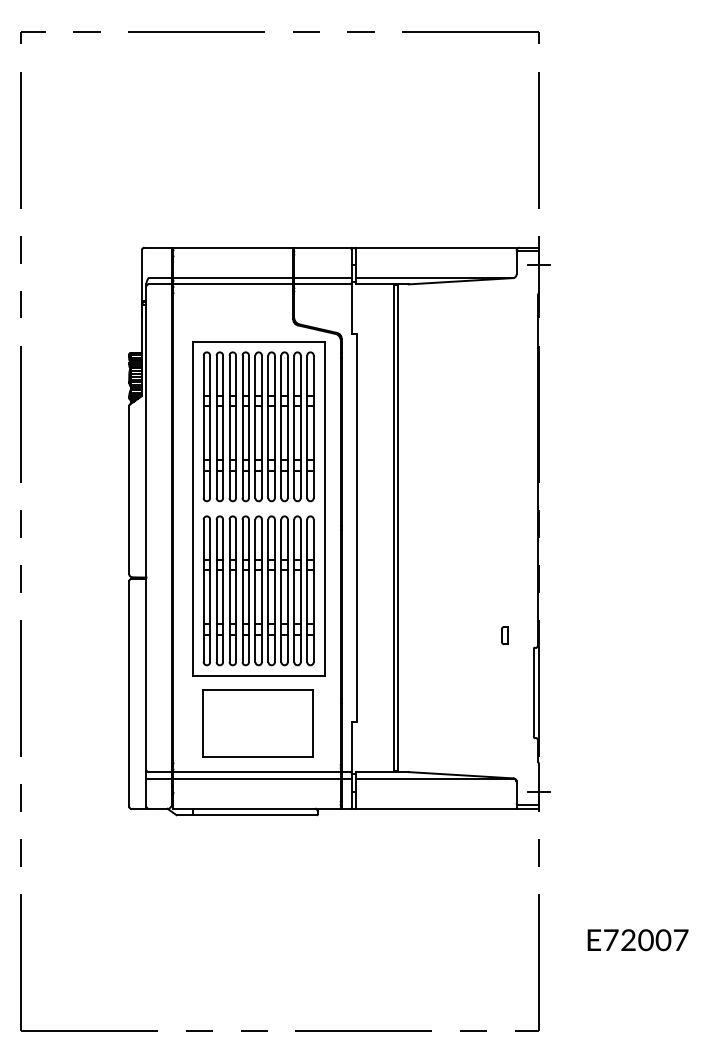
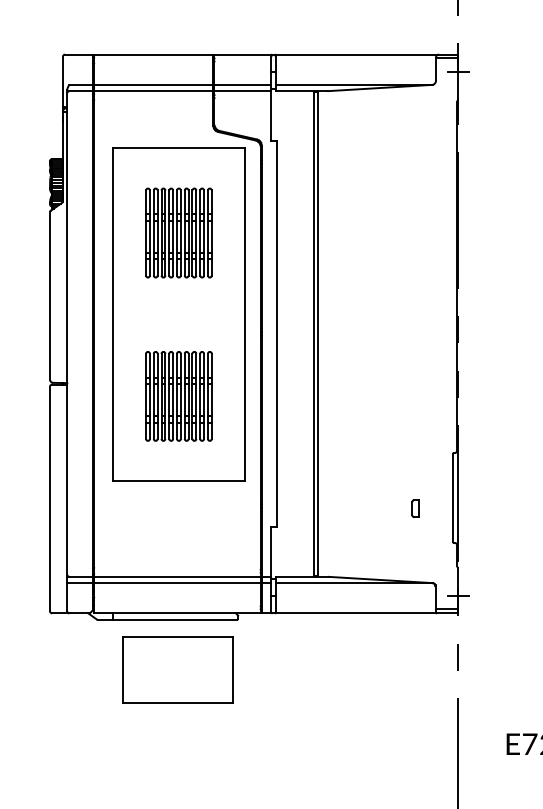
part: (258, 426) -> (178, 232), size x0.6
part: (258, 590) -> (178, 395), size x0.6
part: (504, 635) -> (414, 508), moved
part: (257, 723) -> (177, 669), moved

